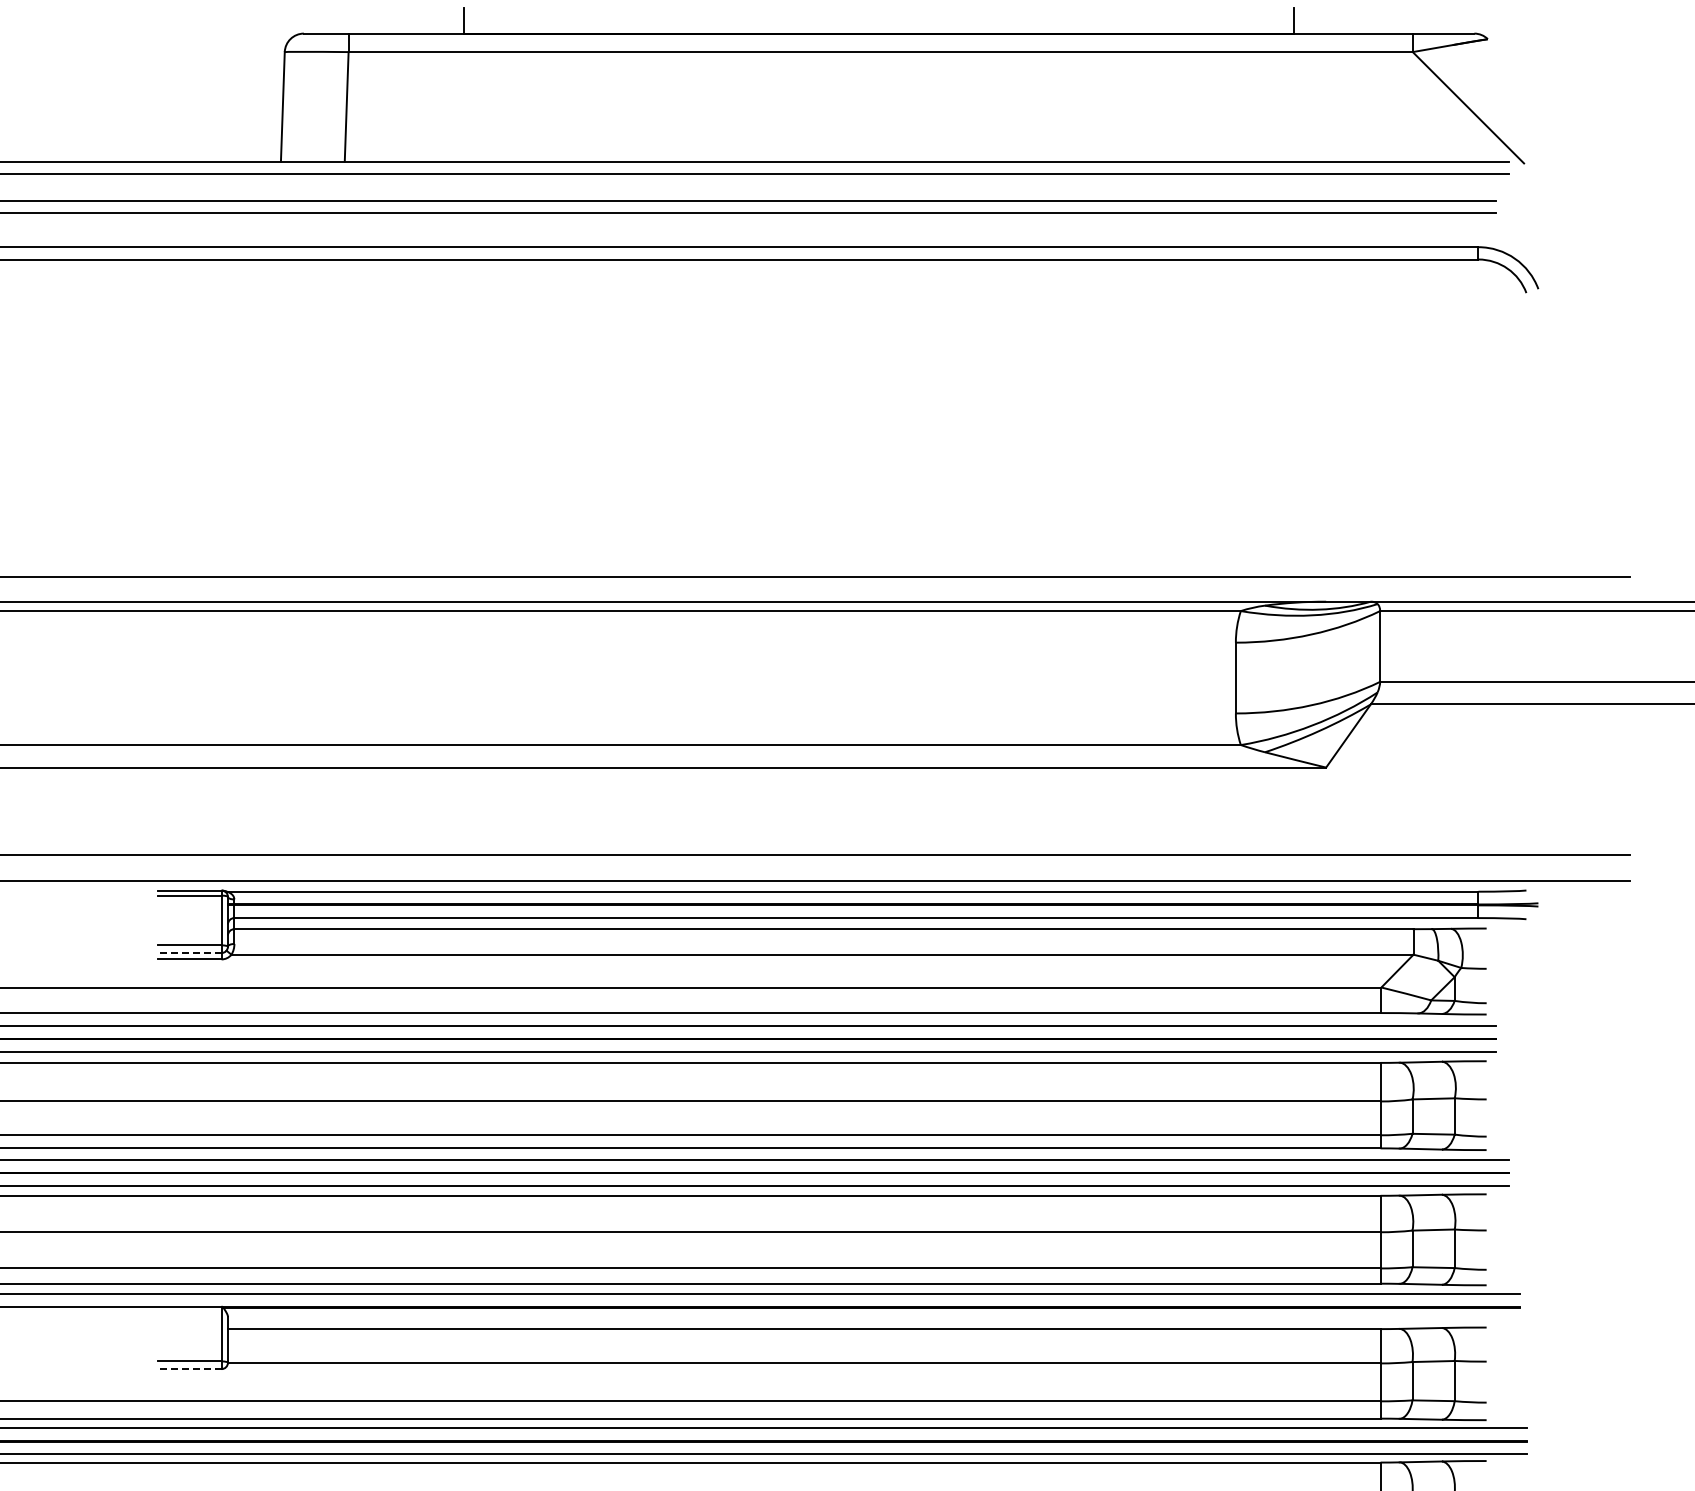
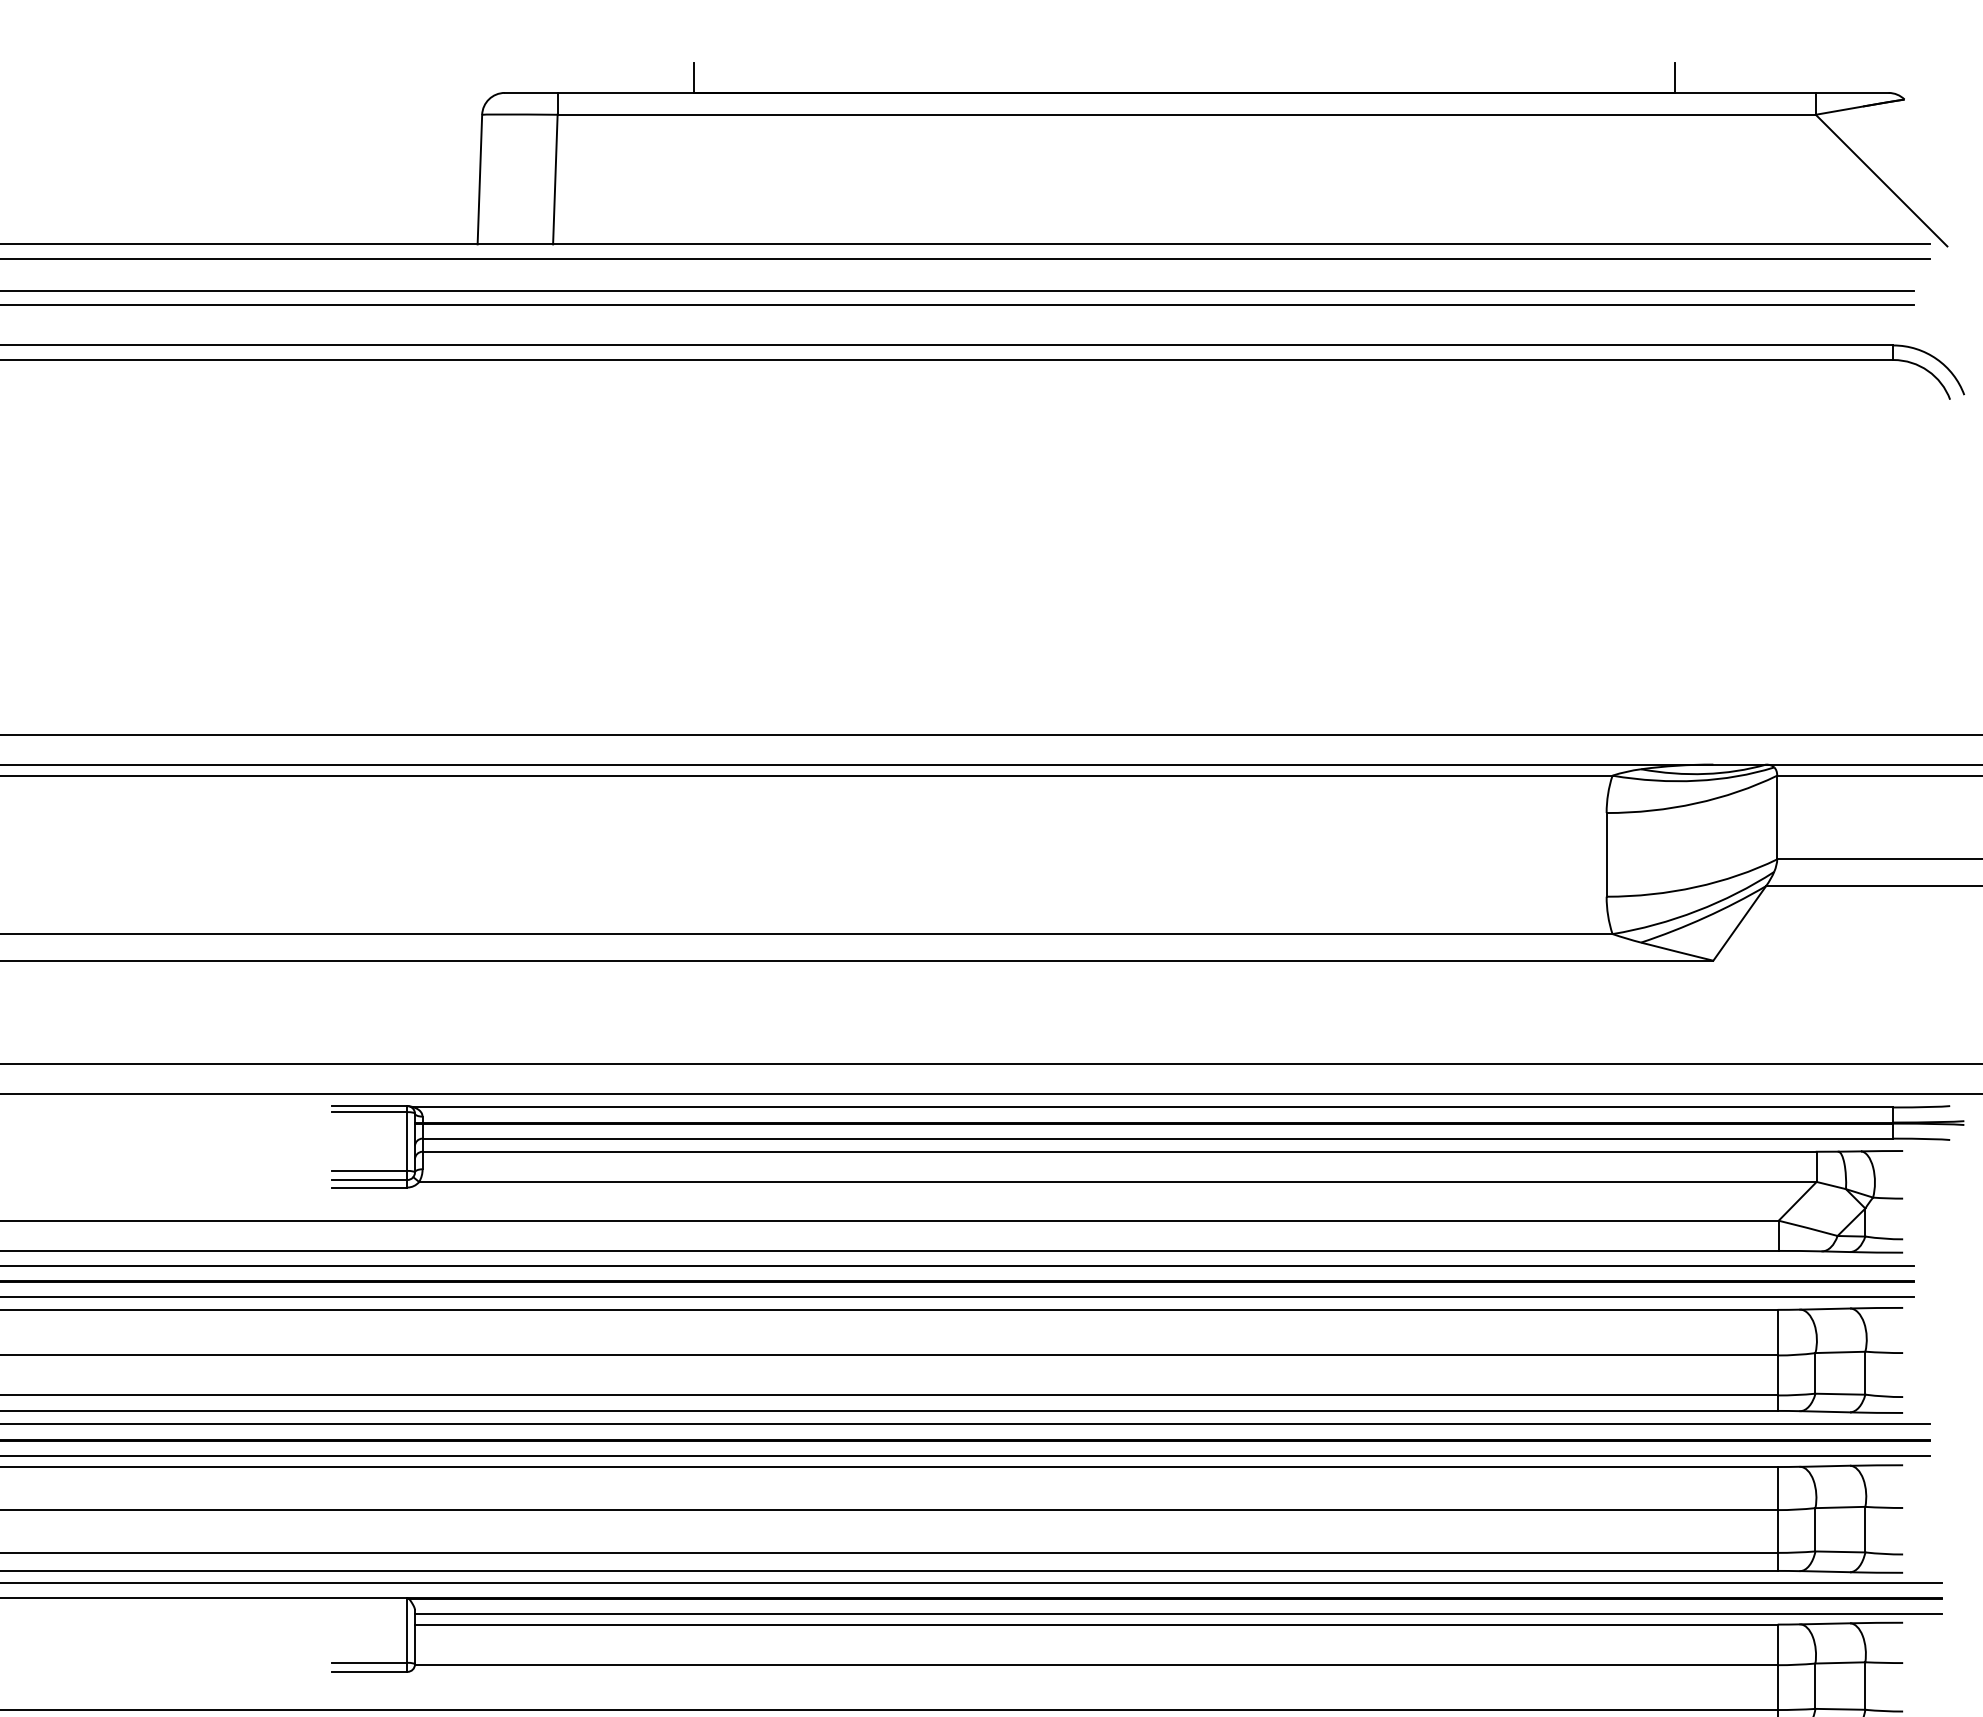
line: (189, 953) -> (369, 1180), dashed -> solid
line: (873, 1320) -> (1178, 1614), added
line: (189, 1369) -> (369, 1672), dashed -> solid

